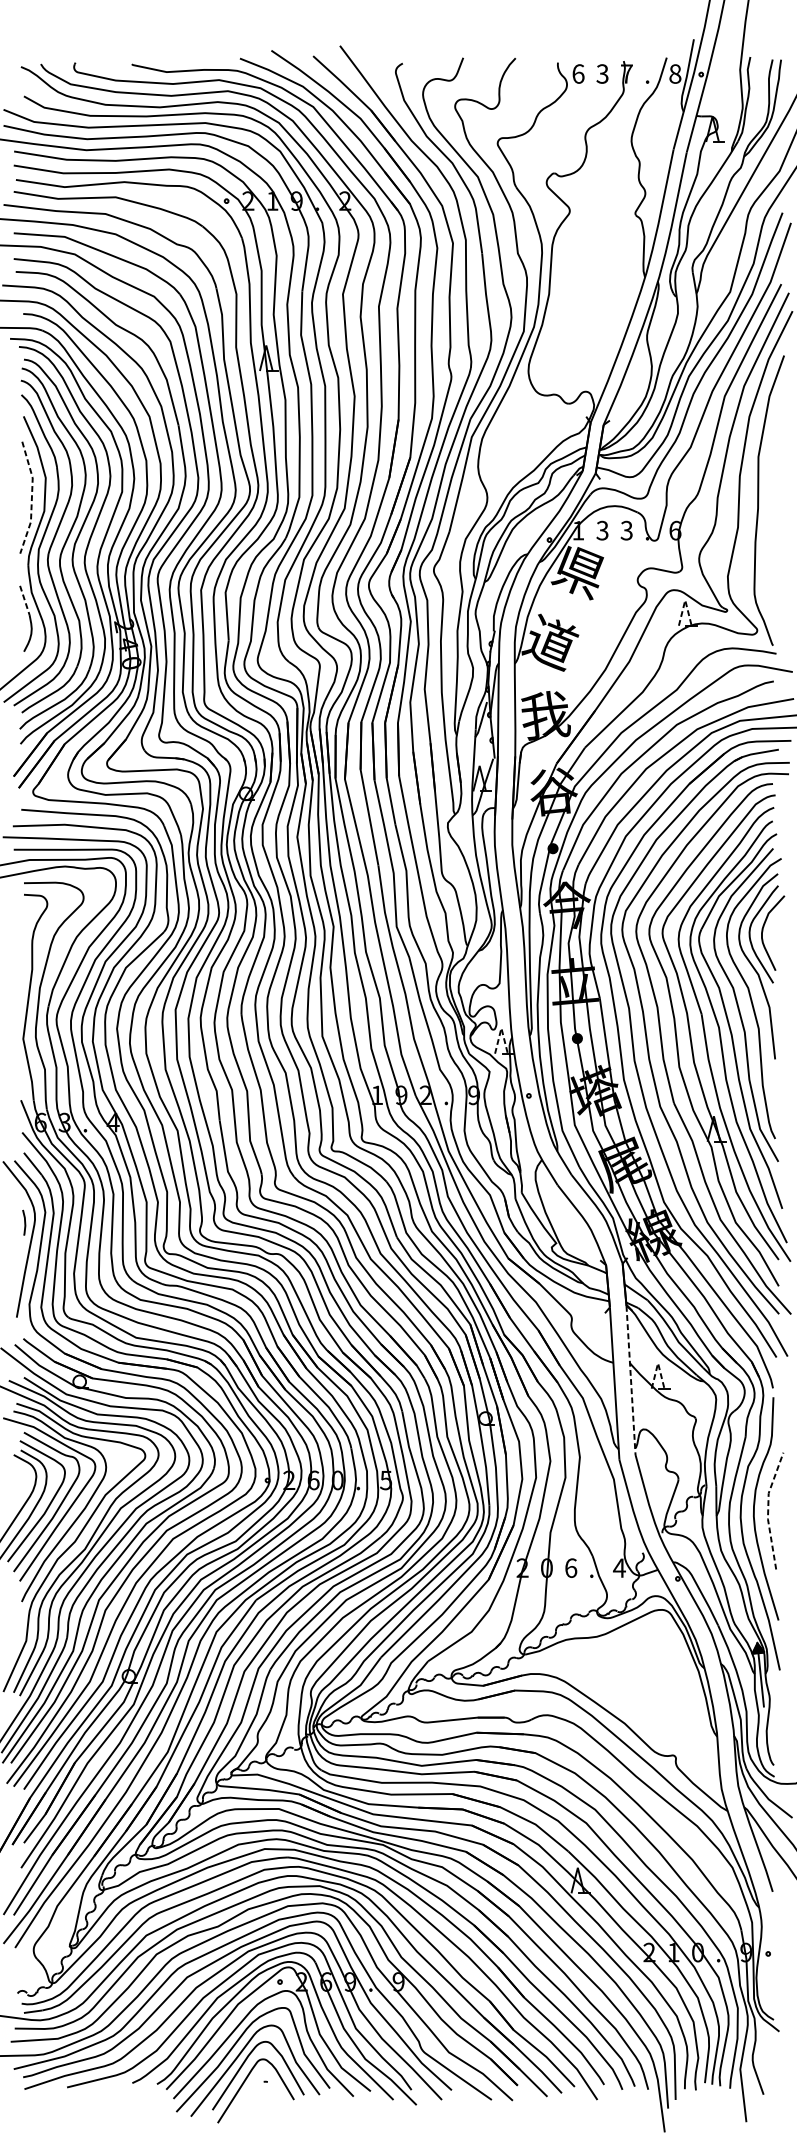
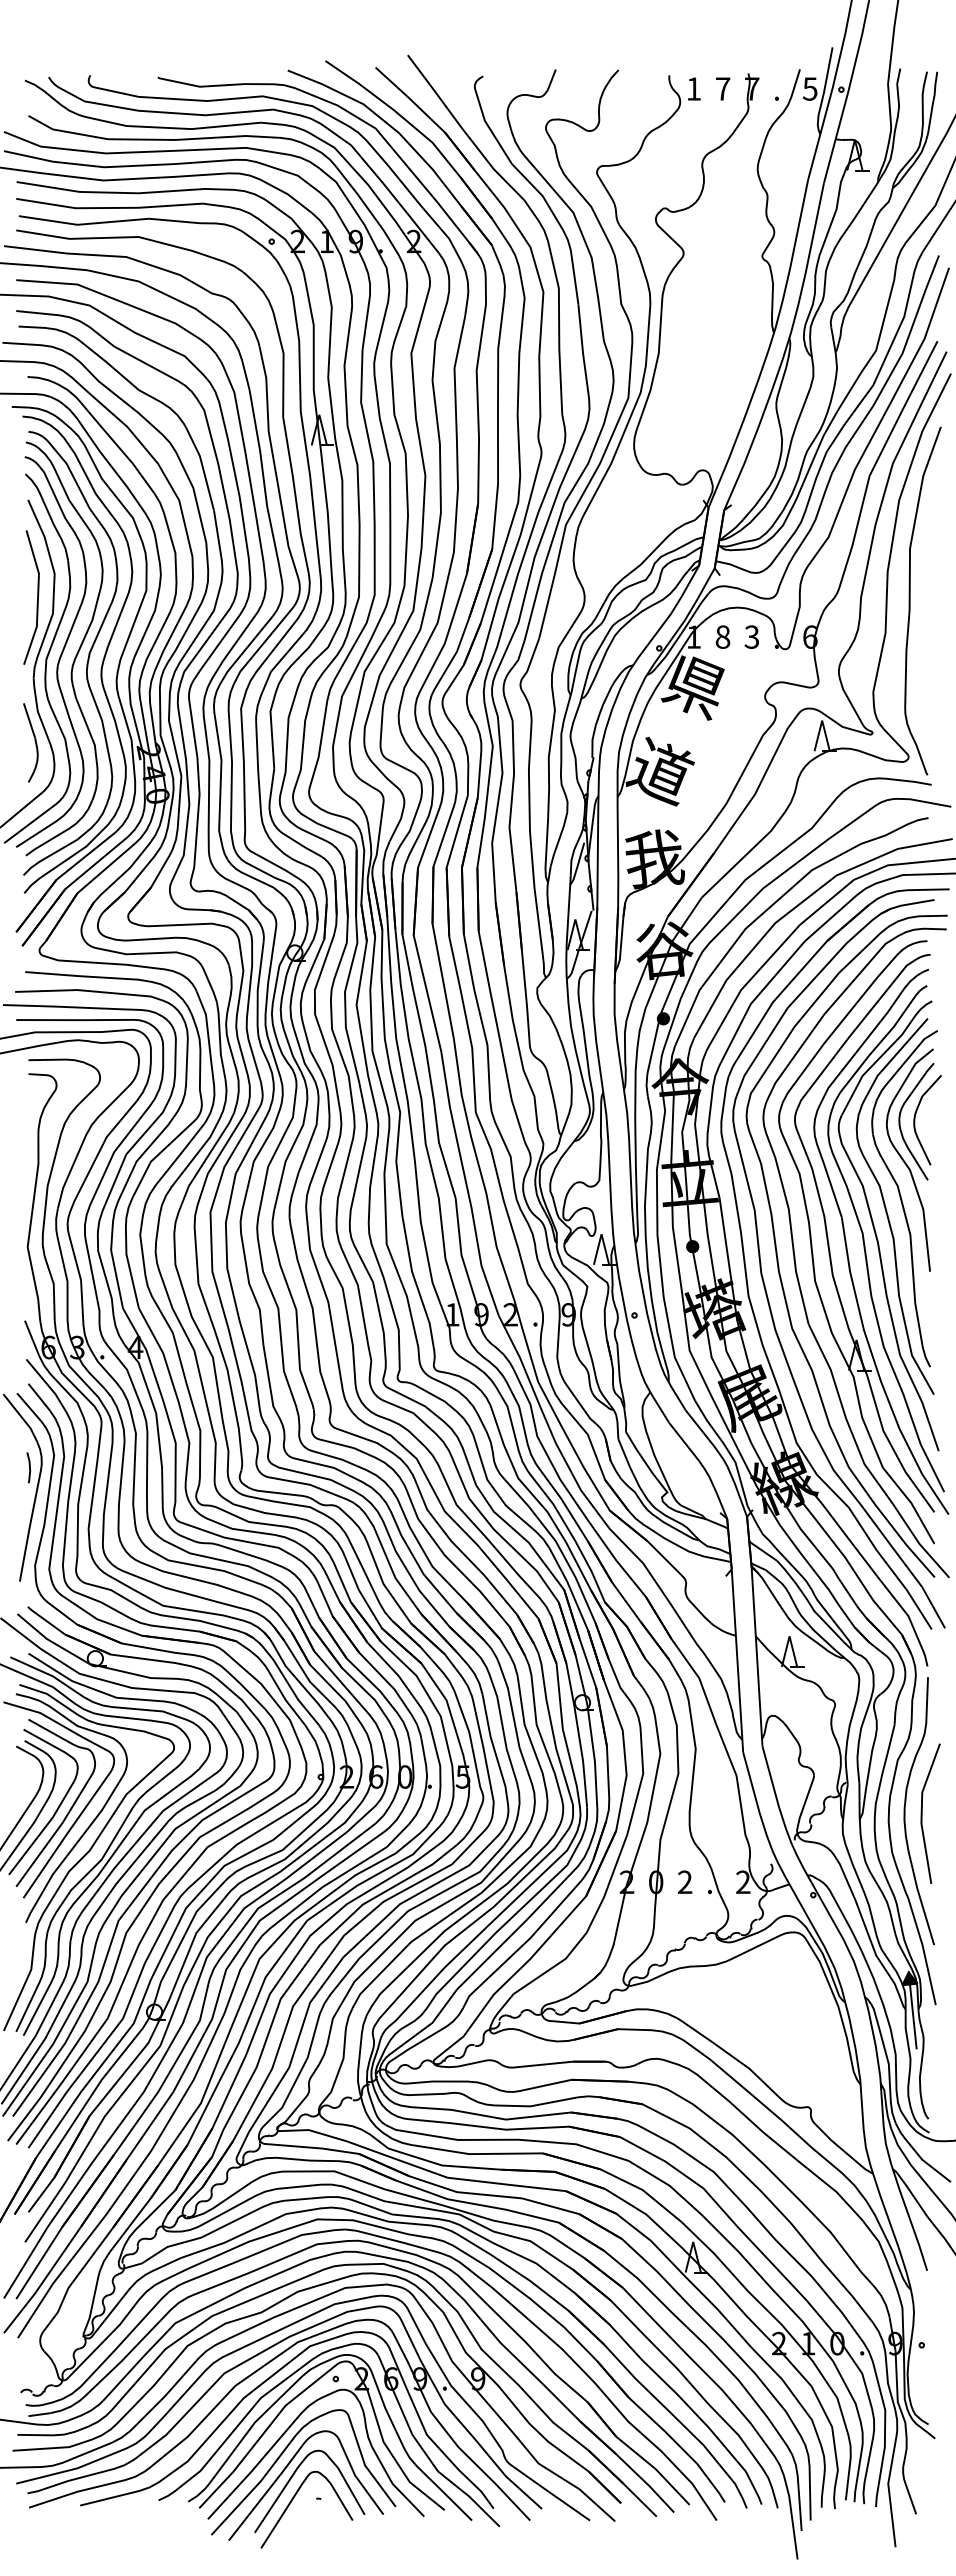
text: (578, 73) -> (694, 88), 6 -> 1
text: (602, 73) -> (722, 88), 3 -> 7
text: (674, 73) -> (809, 88), 8 -> 5
line: (32, 497) -> (38, 597), dashed -> solid
text: (602, 530) -> (722, 636), 3 -> 8
line: (24, 600) -> (29, 721), dashed -> solid
line: (685, 600) -> (822, 720), dashed -> solid
line: (501, 1028) -> (601, 1234), dashed -> solid
line: (658, 1363) -> (789, 1636), dashed -> solid
line: (631, 1380) -> (757, 1657), dashed -> solid
line: (768, 1510) -> (921, 1812), dashed -> solid
text: (619, 1567) -> (743, 1881), 4 -> 2
text: (571, 1568) -> (685, 1882), 6 -> 2

